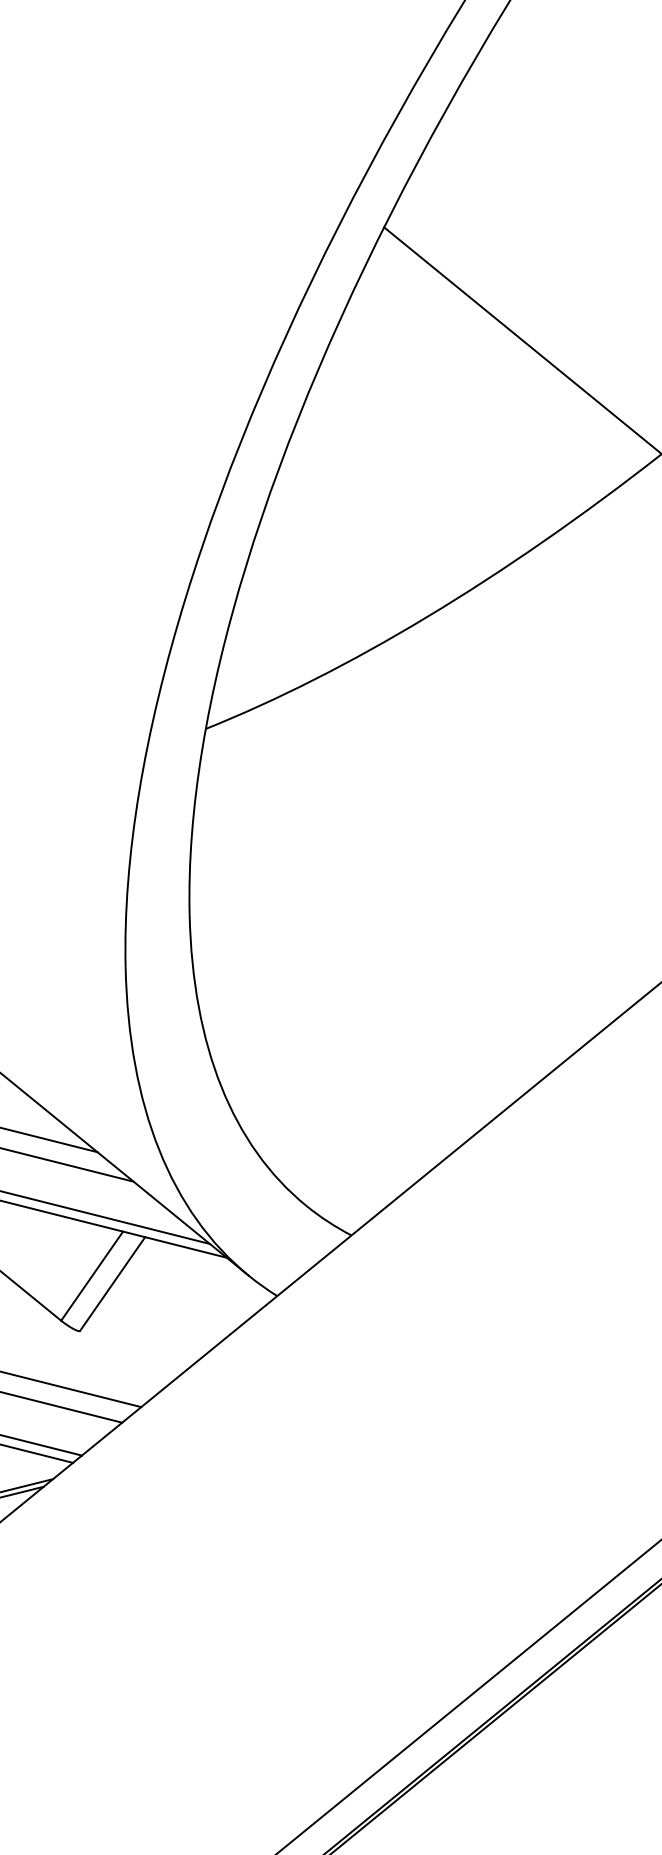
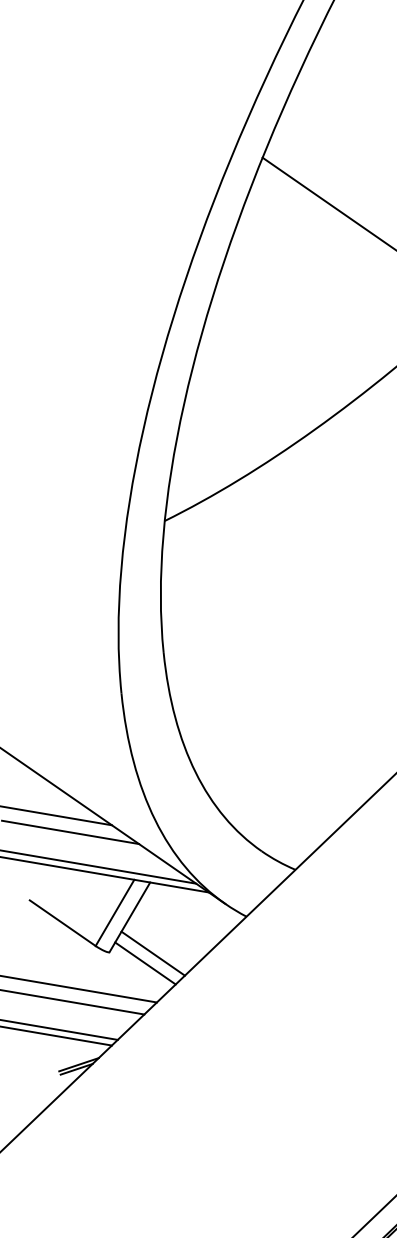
line: (141, 1337) -> (153, 953), added
line: (129, 1350) -> (145, 963), added

